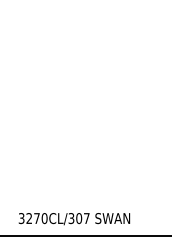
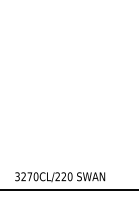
text: (78, 218) -> (63, 176), 3270CL/307 -> 3270CL/220

